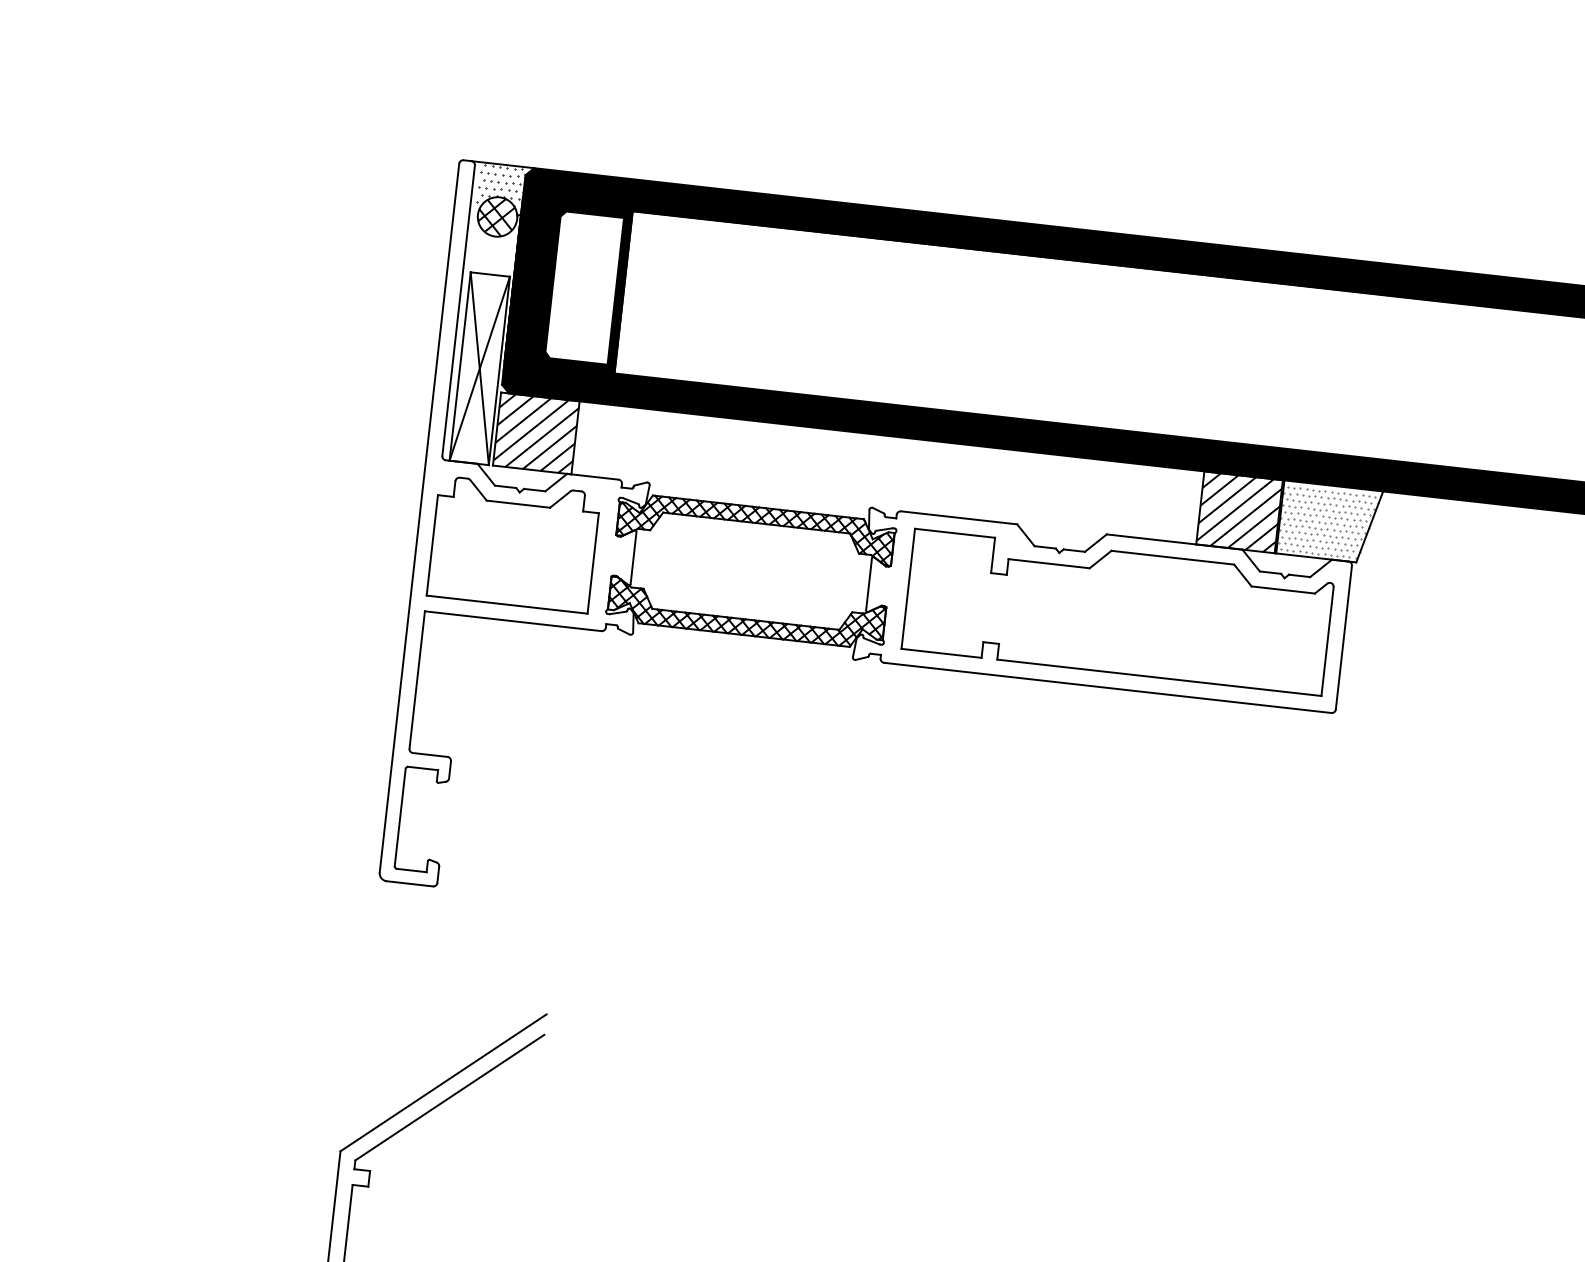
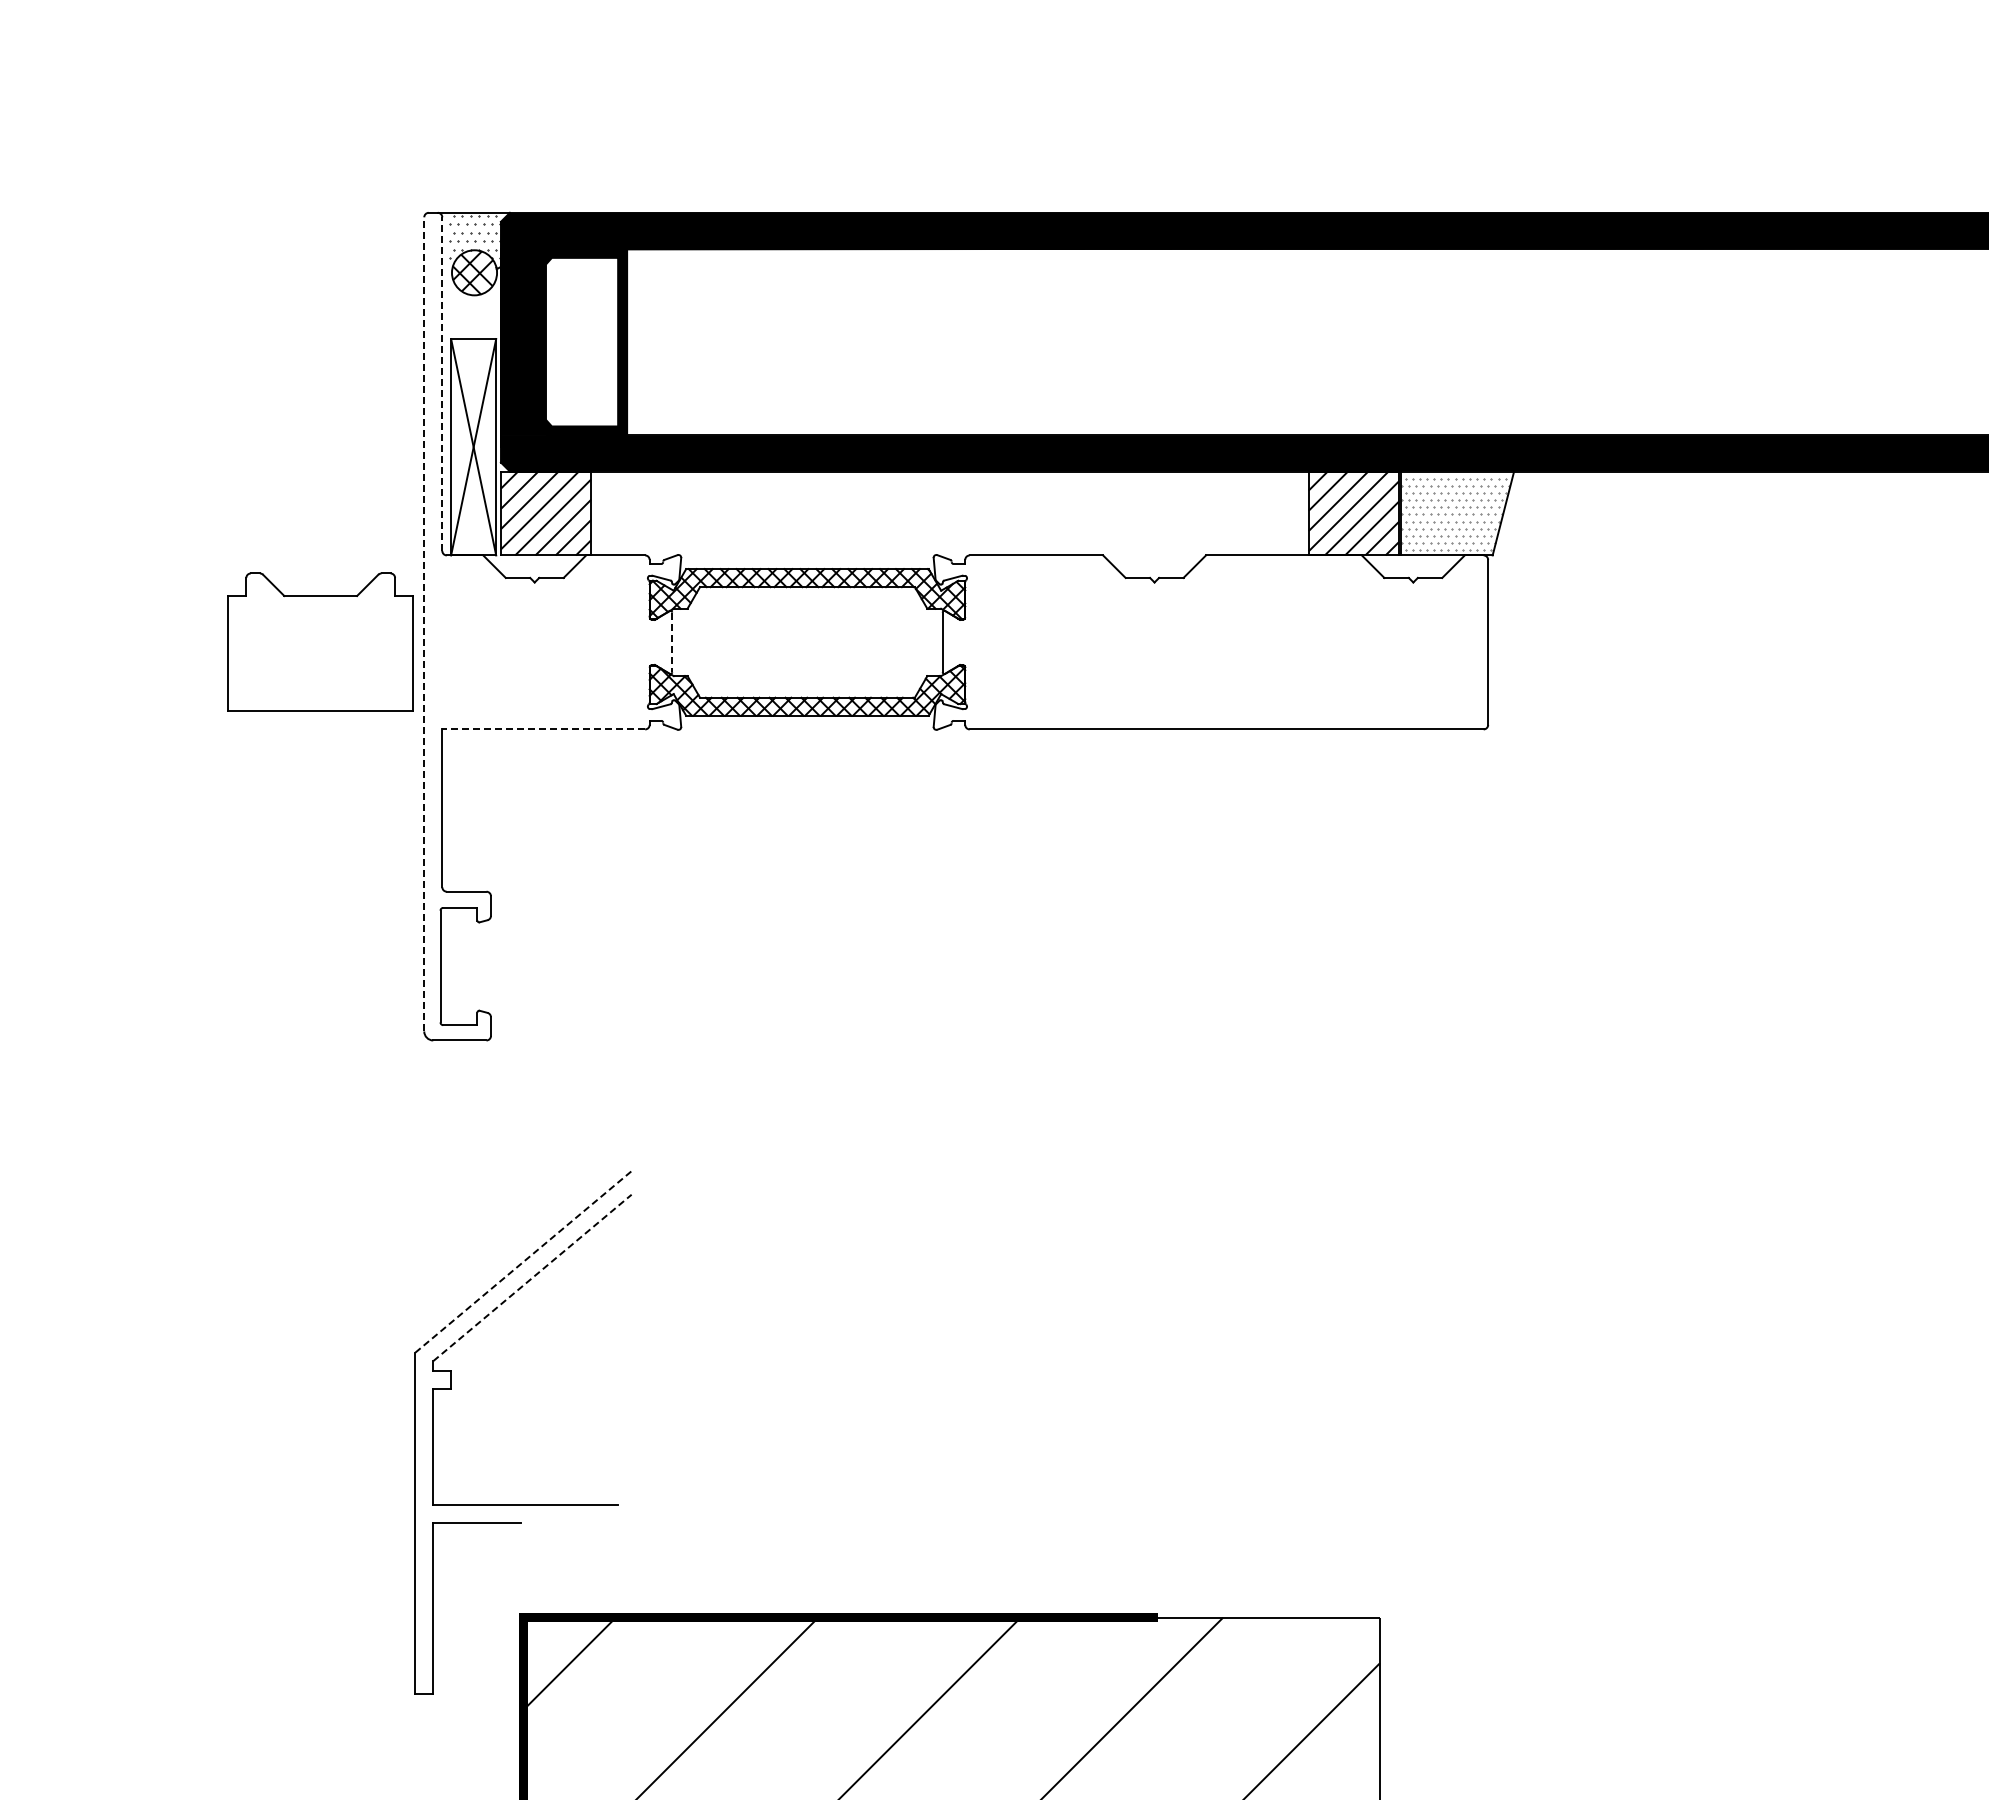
line: (458, 311) -> (442, 384), solid -> dashed
line: (419, 517) -> (424, 623), solid -> dashed
part: (513, 543) -> (320, 641), moved
line: (633, 558) -> (672, 642), solid -> dashed
part: (1117, 611) -> (1228, 641), removed
line: (513, 621) -> (543, 729), solid -> dashed
line: (443, 1082) -> (523, 1261), solid -> dashed
line: (449, 1097) -> (532, 1277), solid -> dashed

